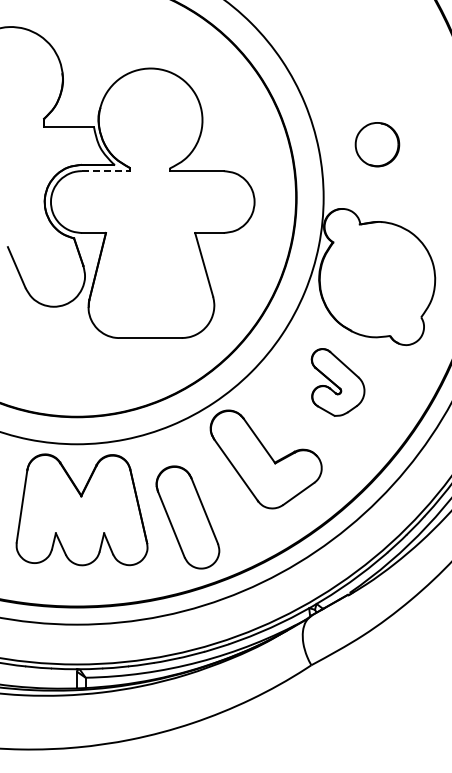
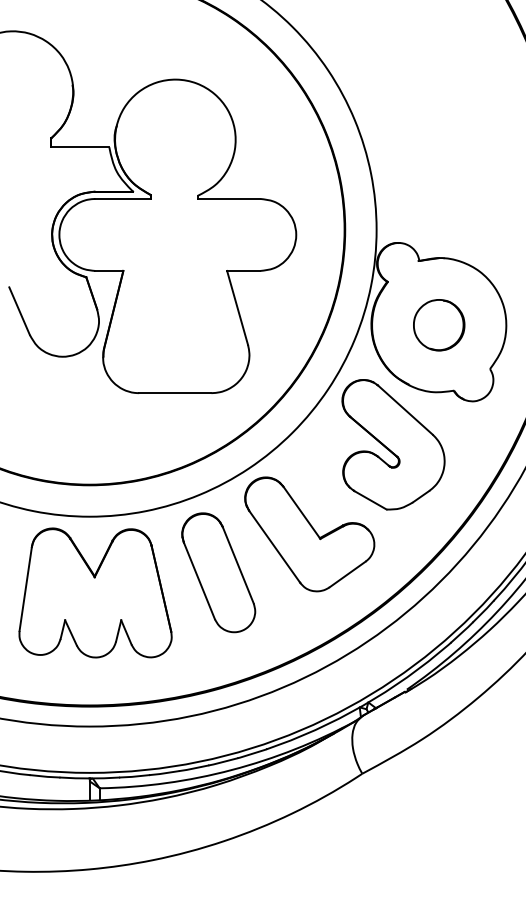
part: (377, 144) -> (439, 325), moved
line: (105, 171) -> (122, 199), dashed -> solid
part: (337, 382) -> (392, 444), size x1.67
part: (187, 517) -> (218, 572), moved

